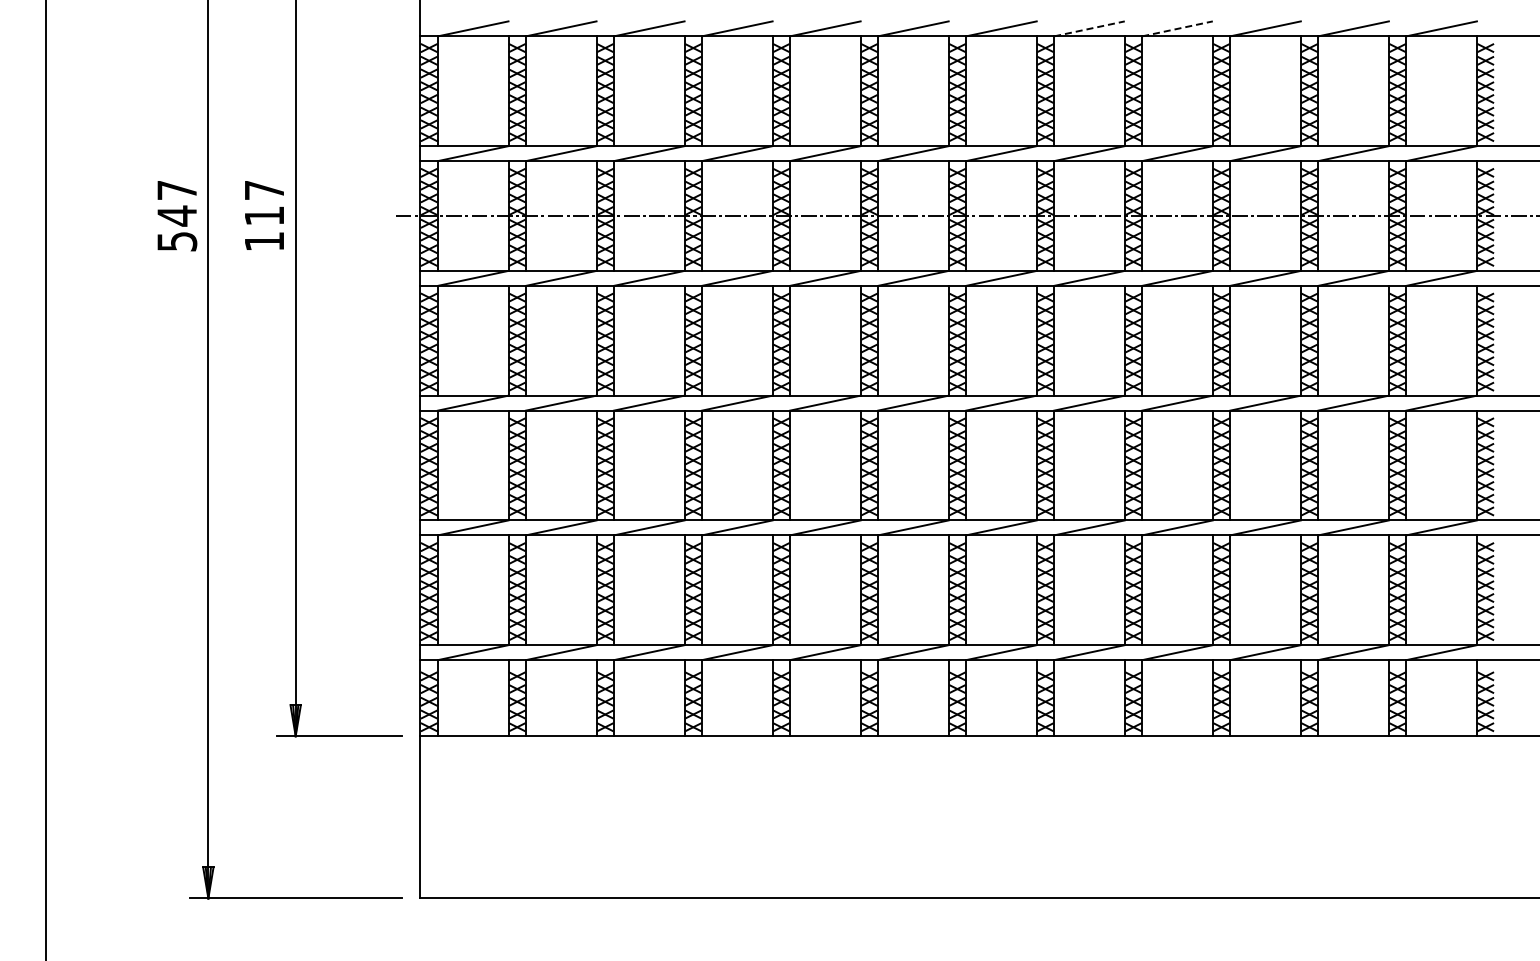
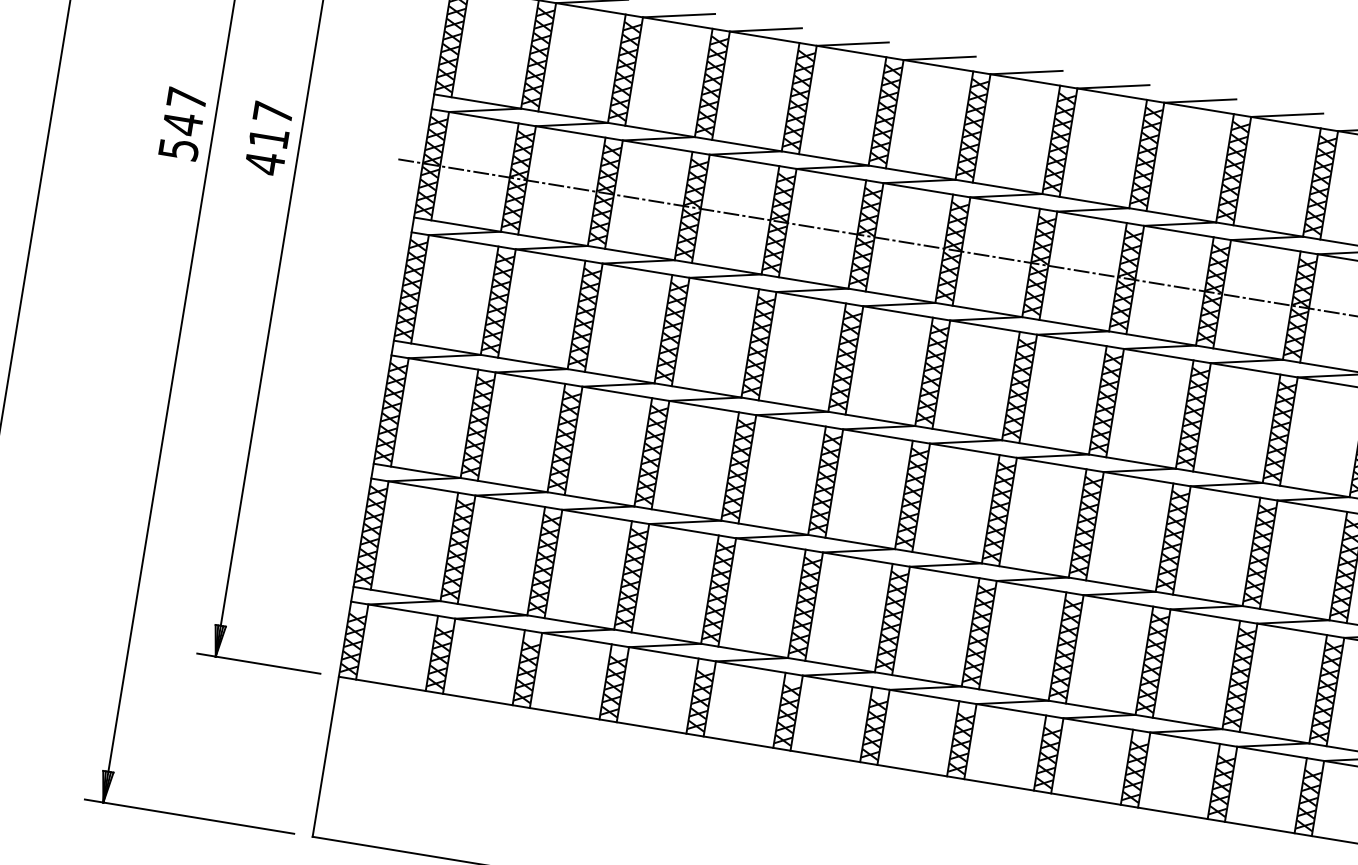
line: (1089, 28) -> (1113, 86), dashed -> solid
line: (1178, 28) -> (1201, 100), dashed -> solid
text: (264, 241) -> (264, 163), 117 -> 417

